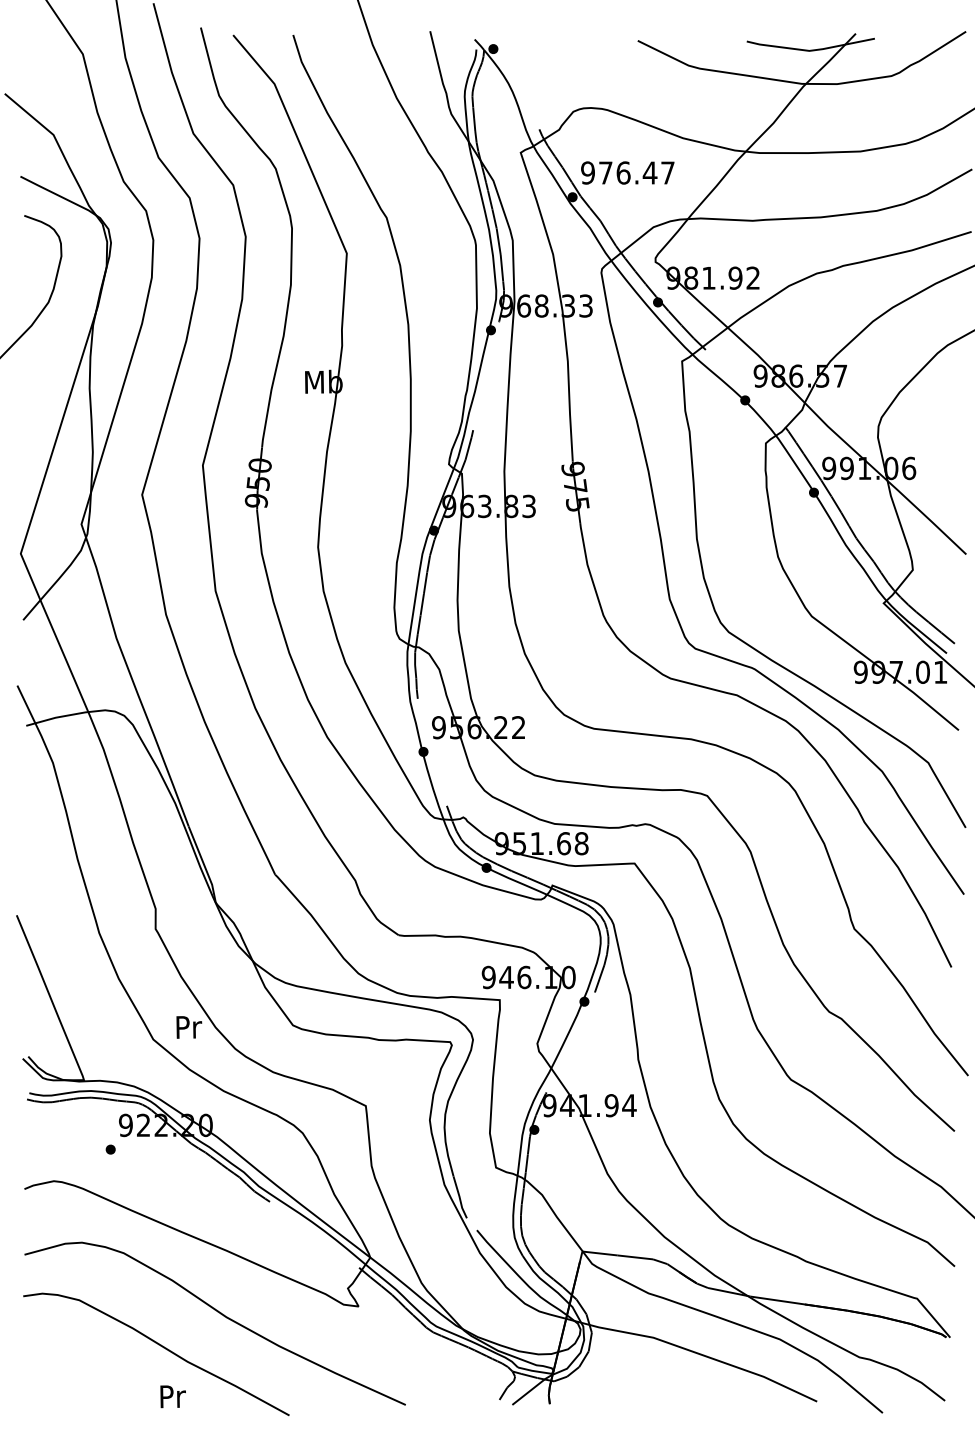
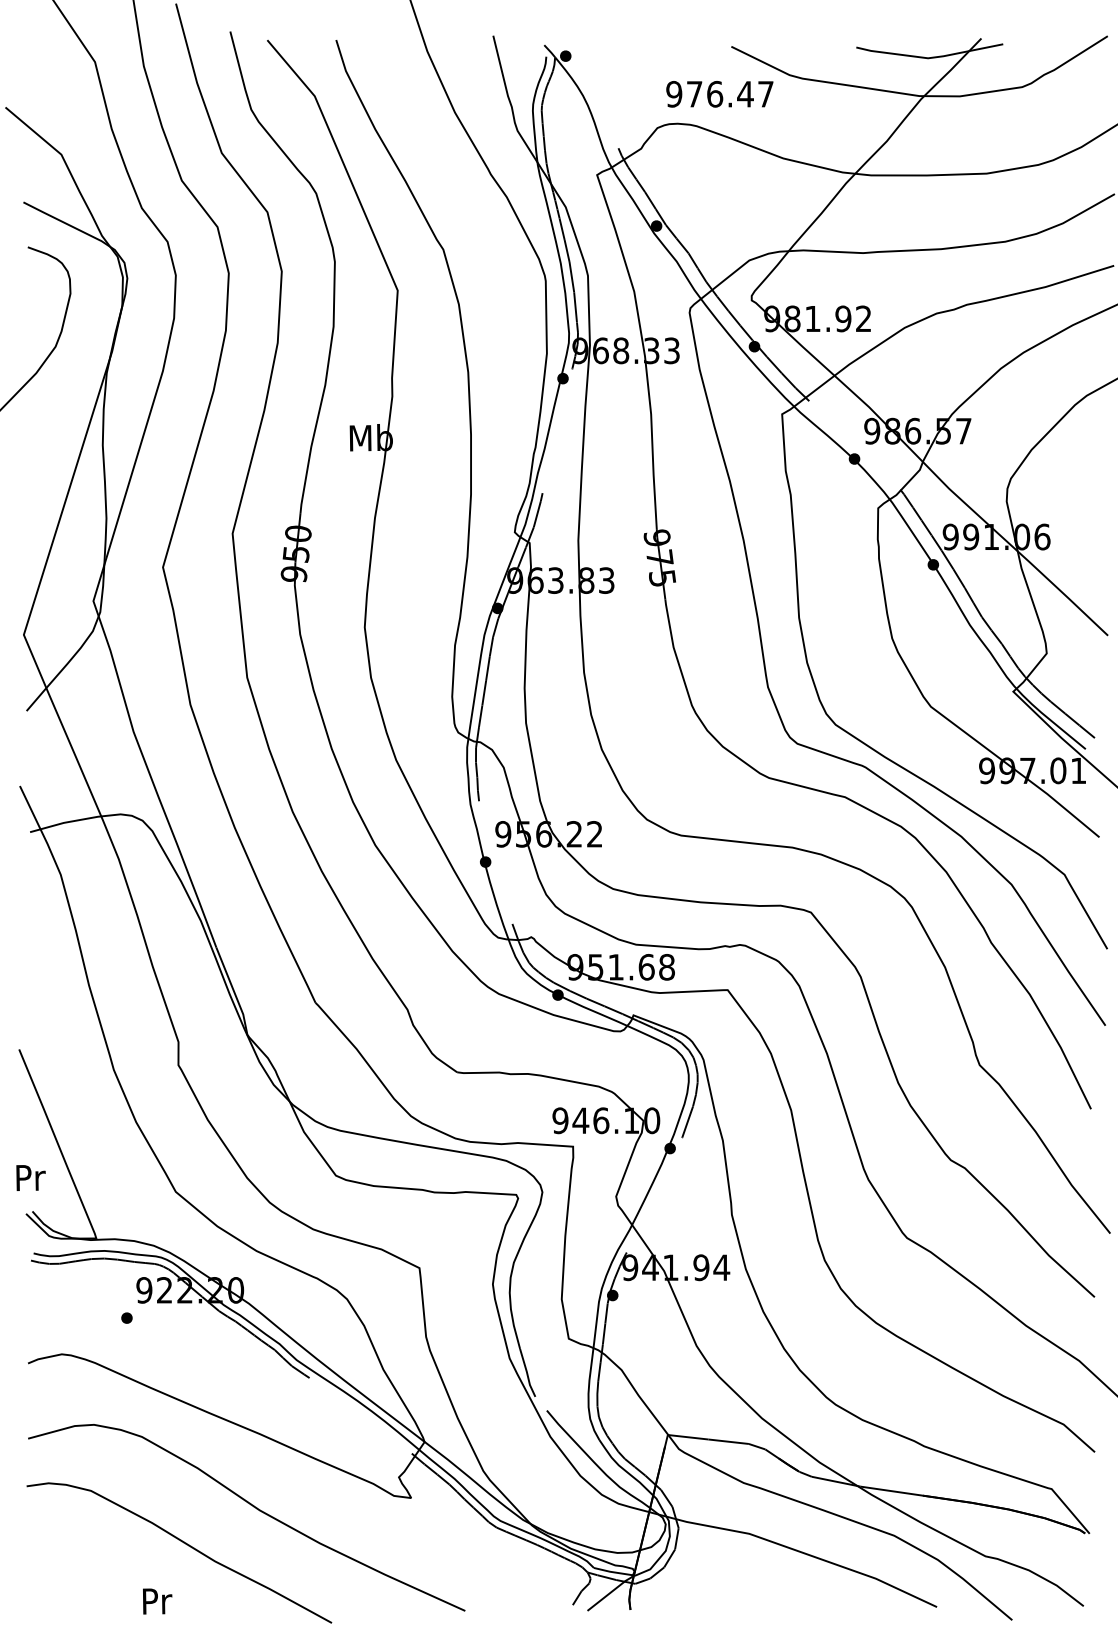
text: (627, 173) -> (719, 94), moved
text: (188, 1026) -> (30, 1177), moved
text: (173, 1396) -> (157, 1601), moved

